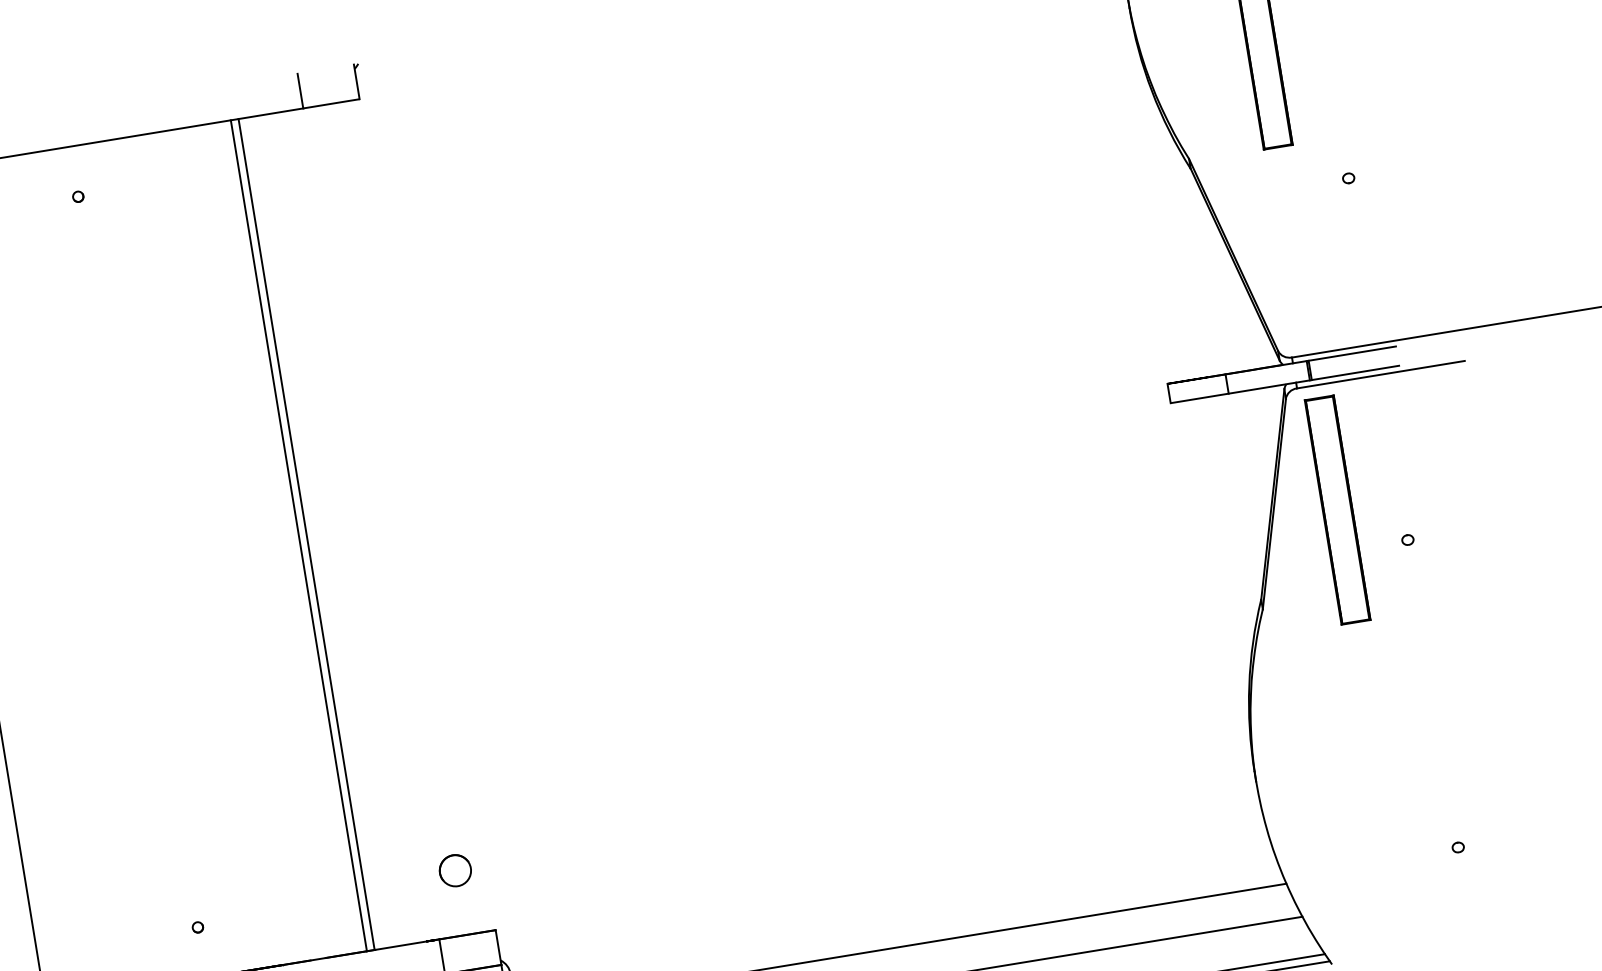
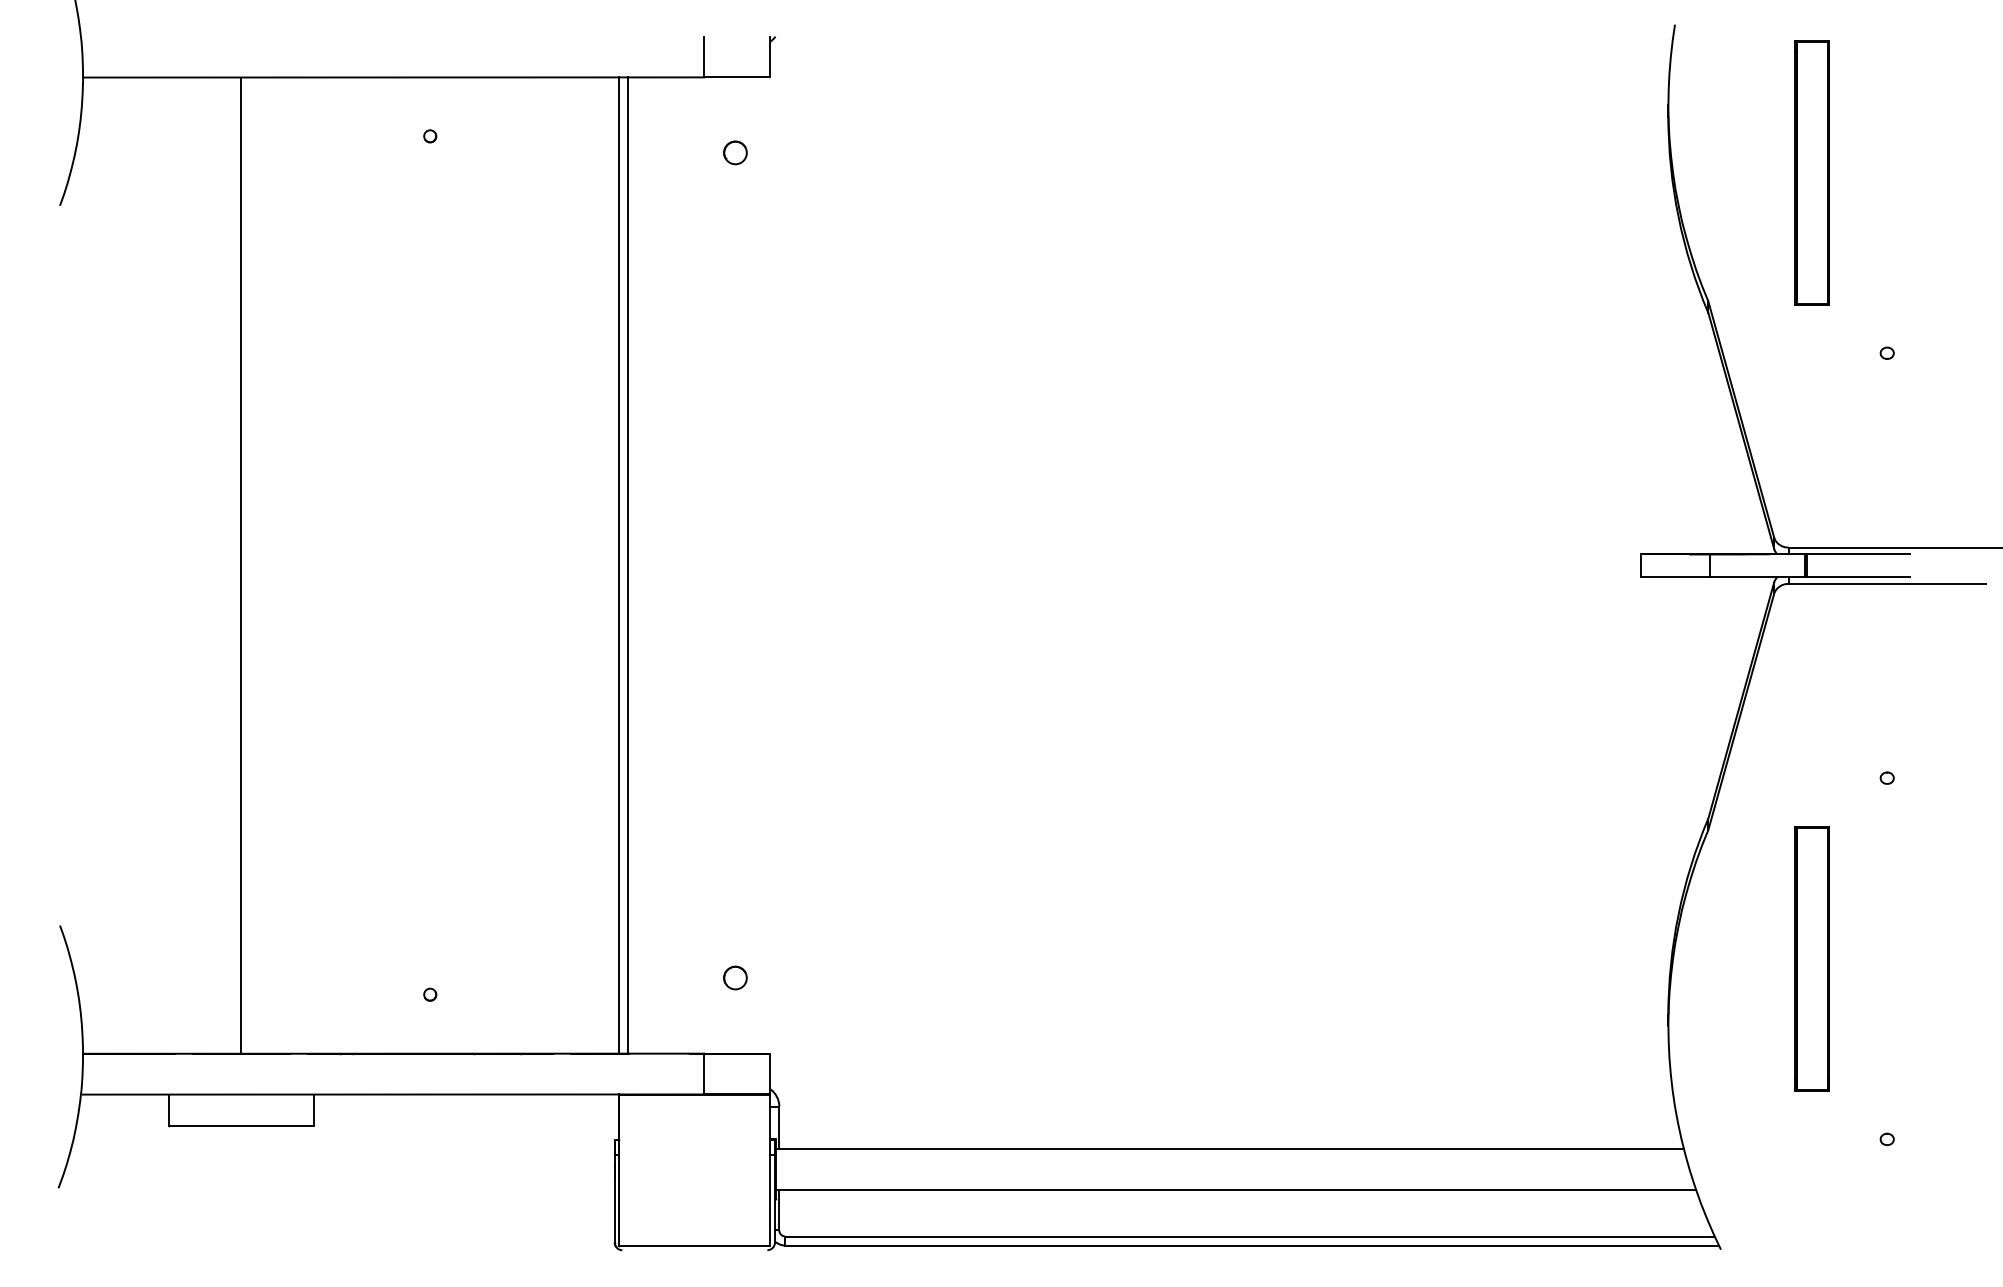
part: (340, 168) -> (735, 152), added
part: (1336, 510) -> (1811, 958), moved
part: (455, 870) -> (735, 977), size x0.62

